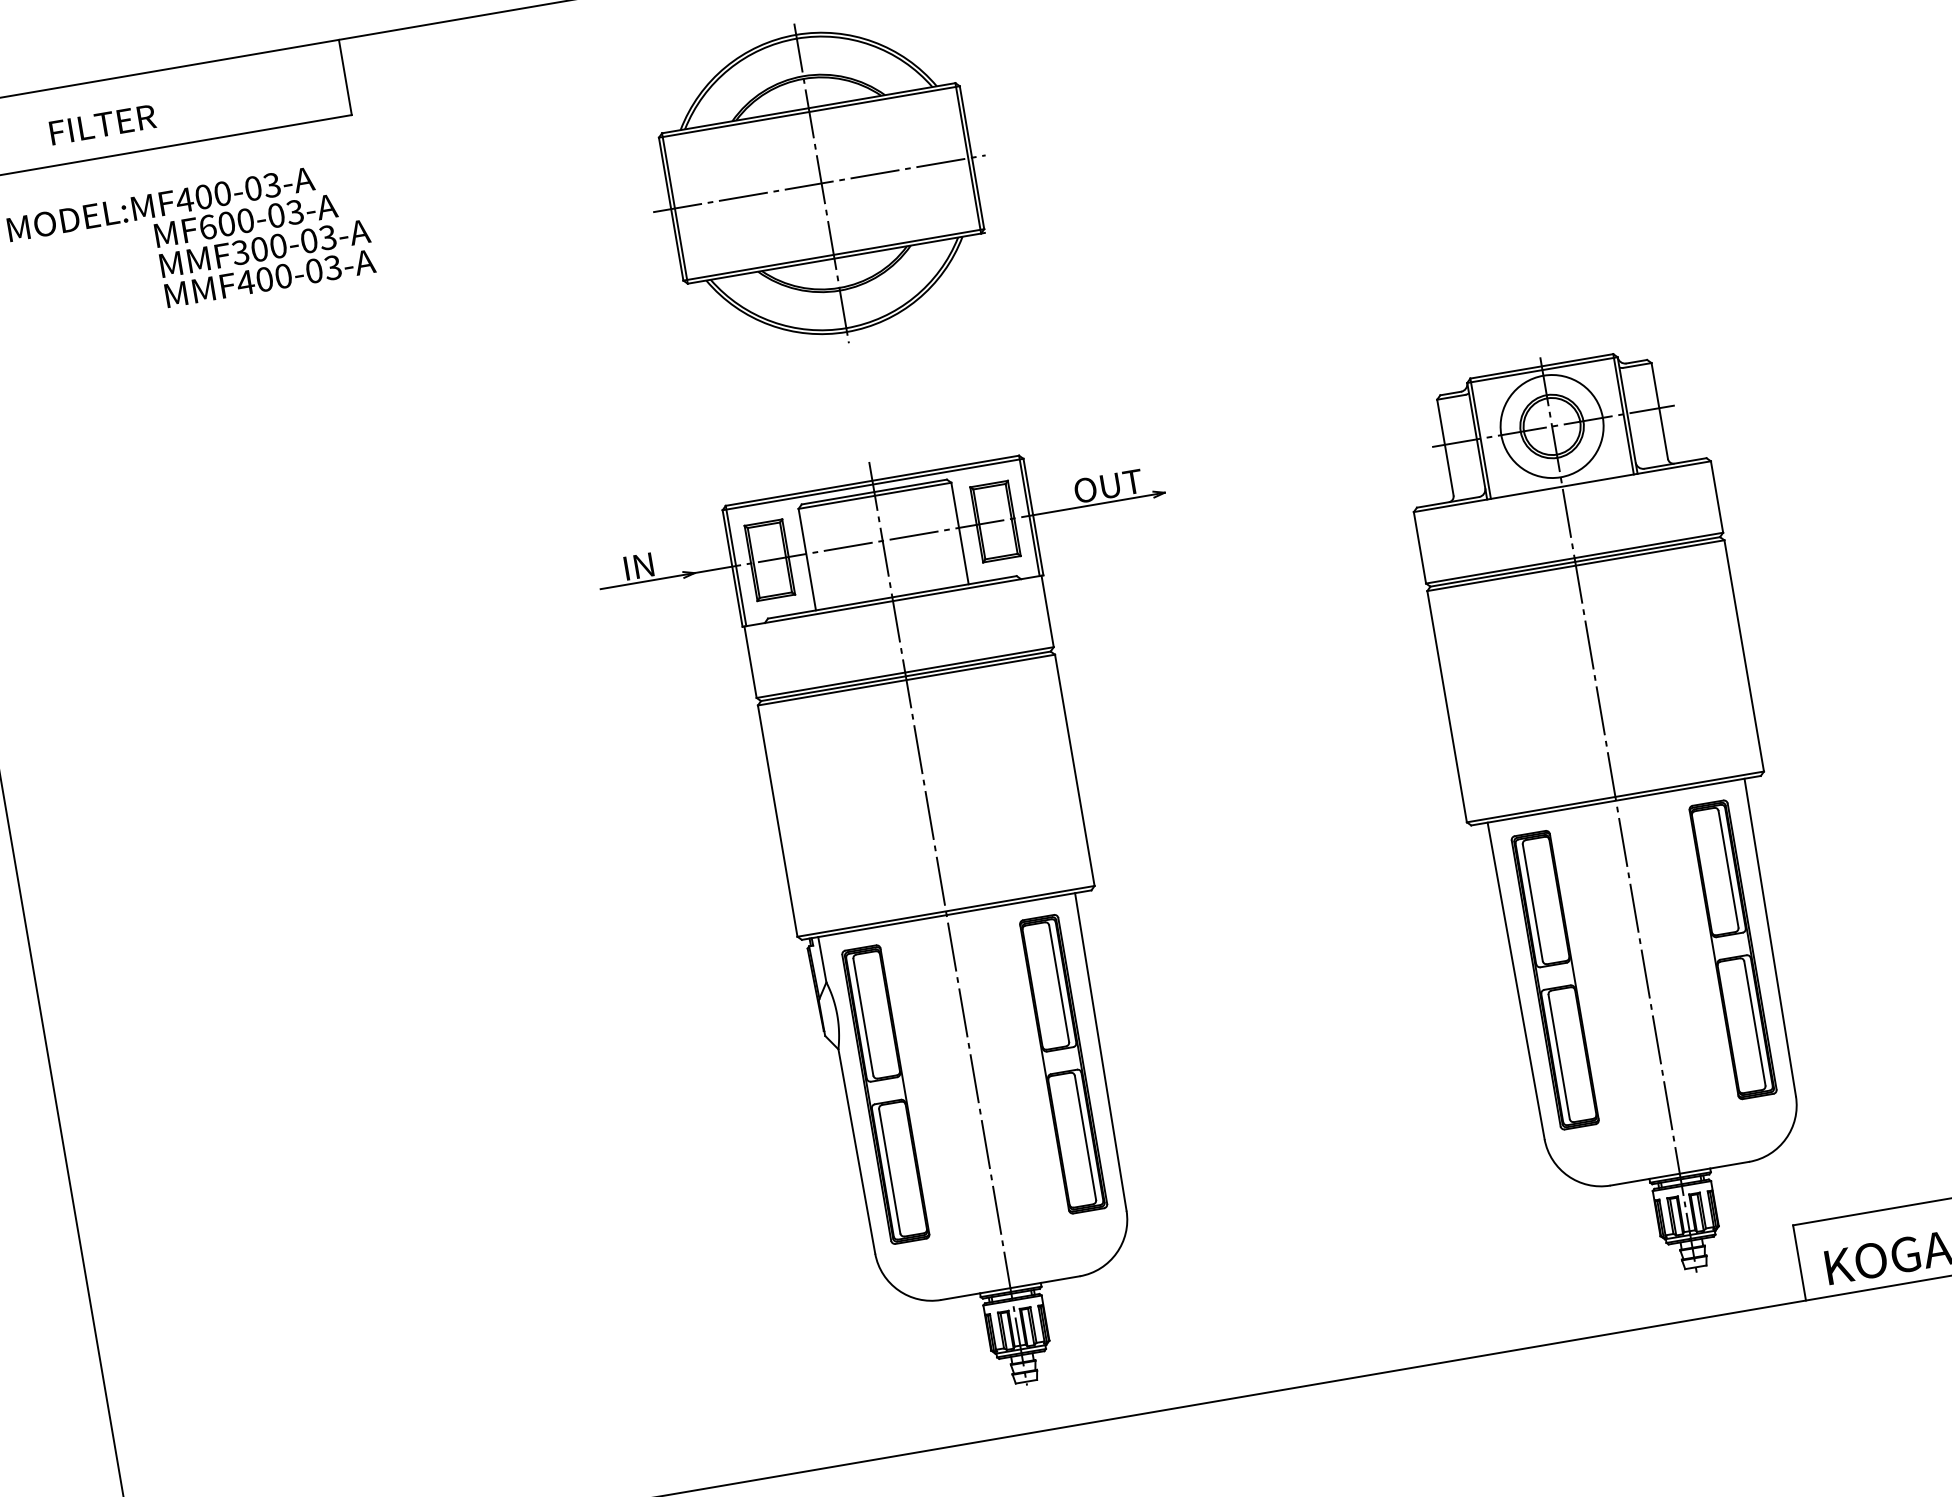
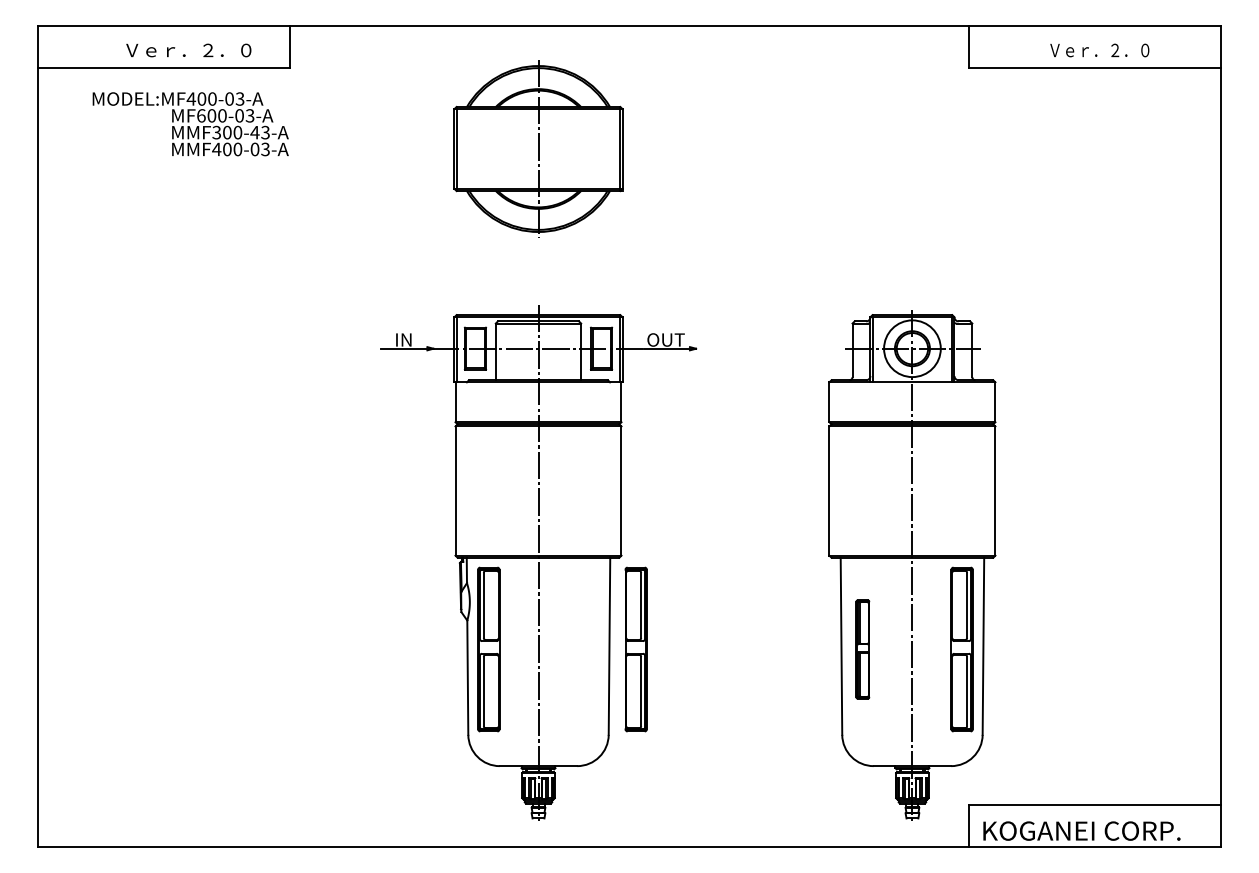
text: (163, 114) -> (187, 50), FILTER -> Ｖｅｒ．２．０
line: (819, 184) -> (537, 149), removed
text: (308, 240) -> (254, 132), MMF300-03-A -> MMF300-43-A
part: (1554, 980) -> (862, 649), size x0.6
part: (1062, 1064) -> (635, 649), moved

